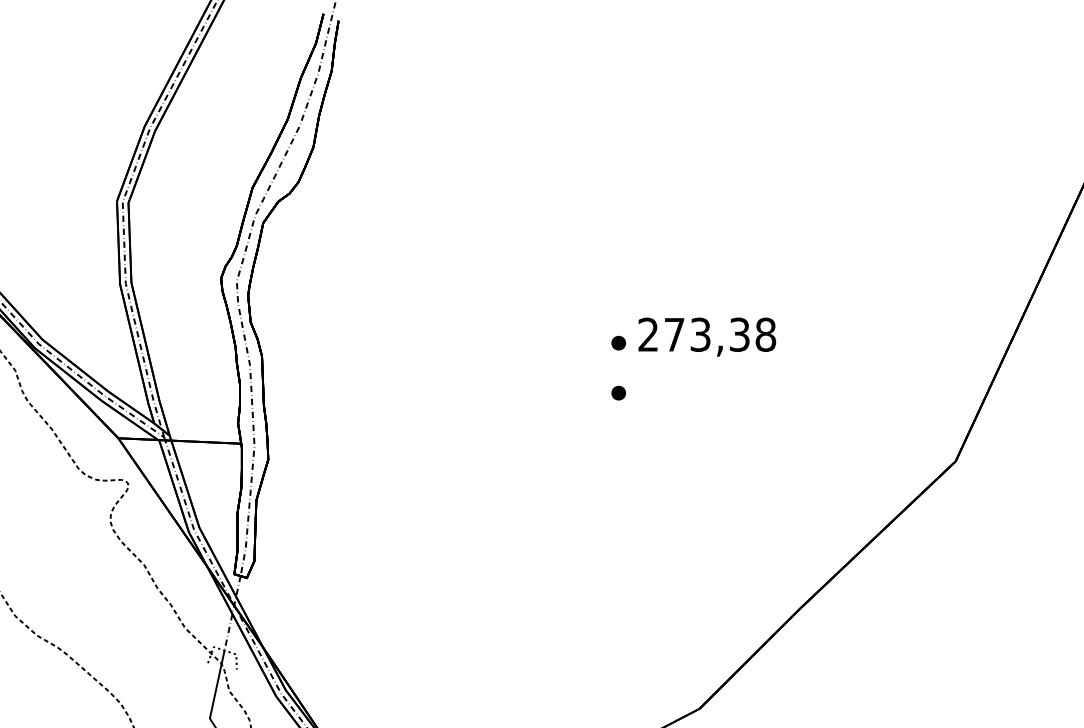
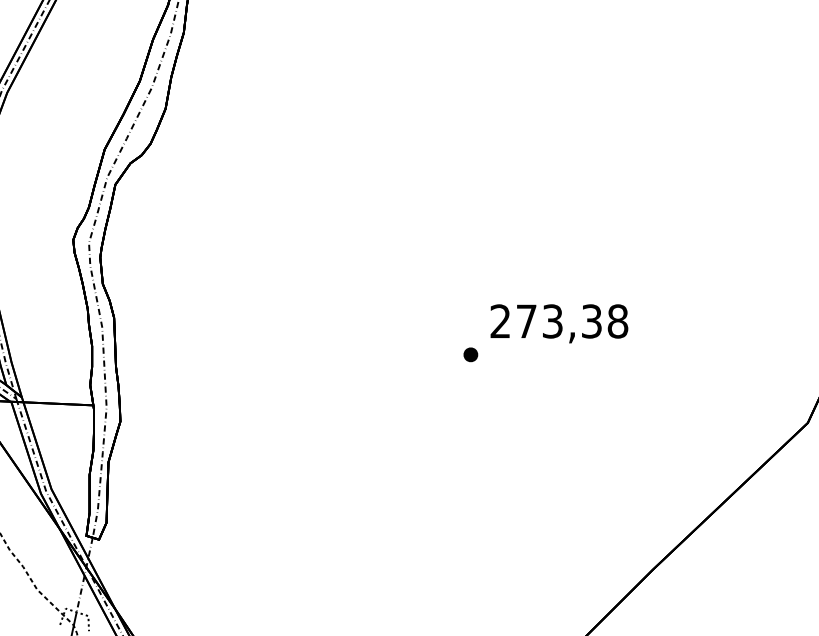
text: (707, 336) -> (559, 323), moved
part: (618, 342) -> (470, 304), removed

